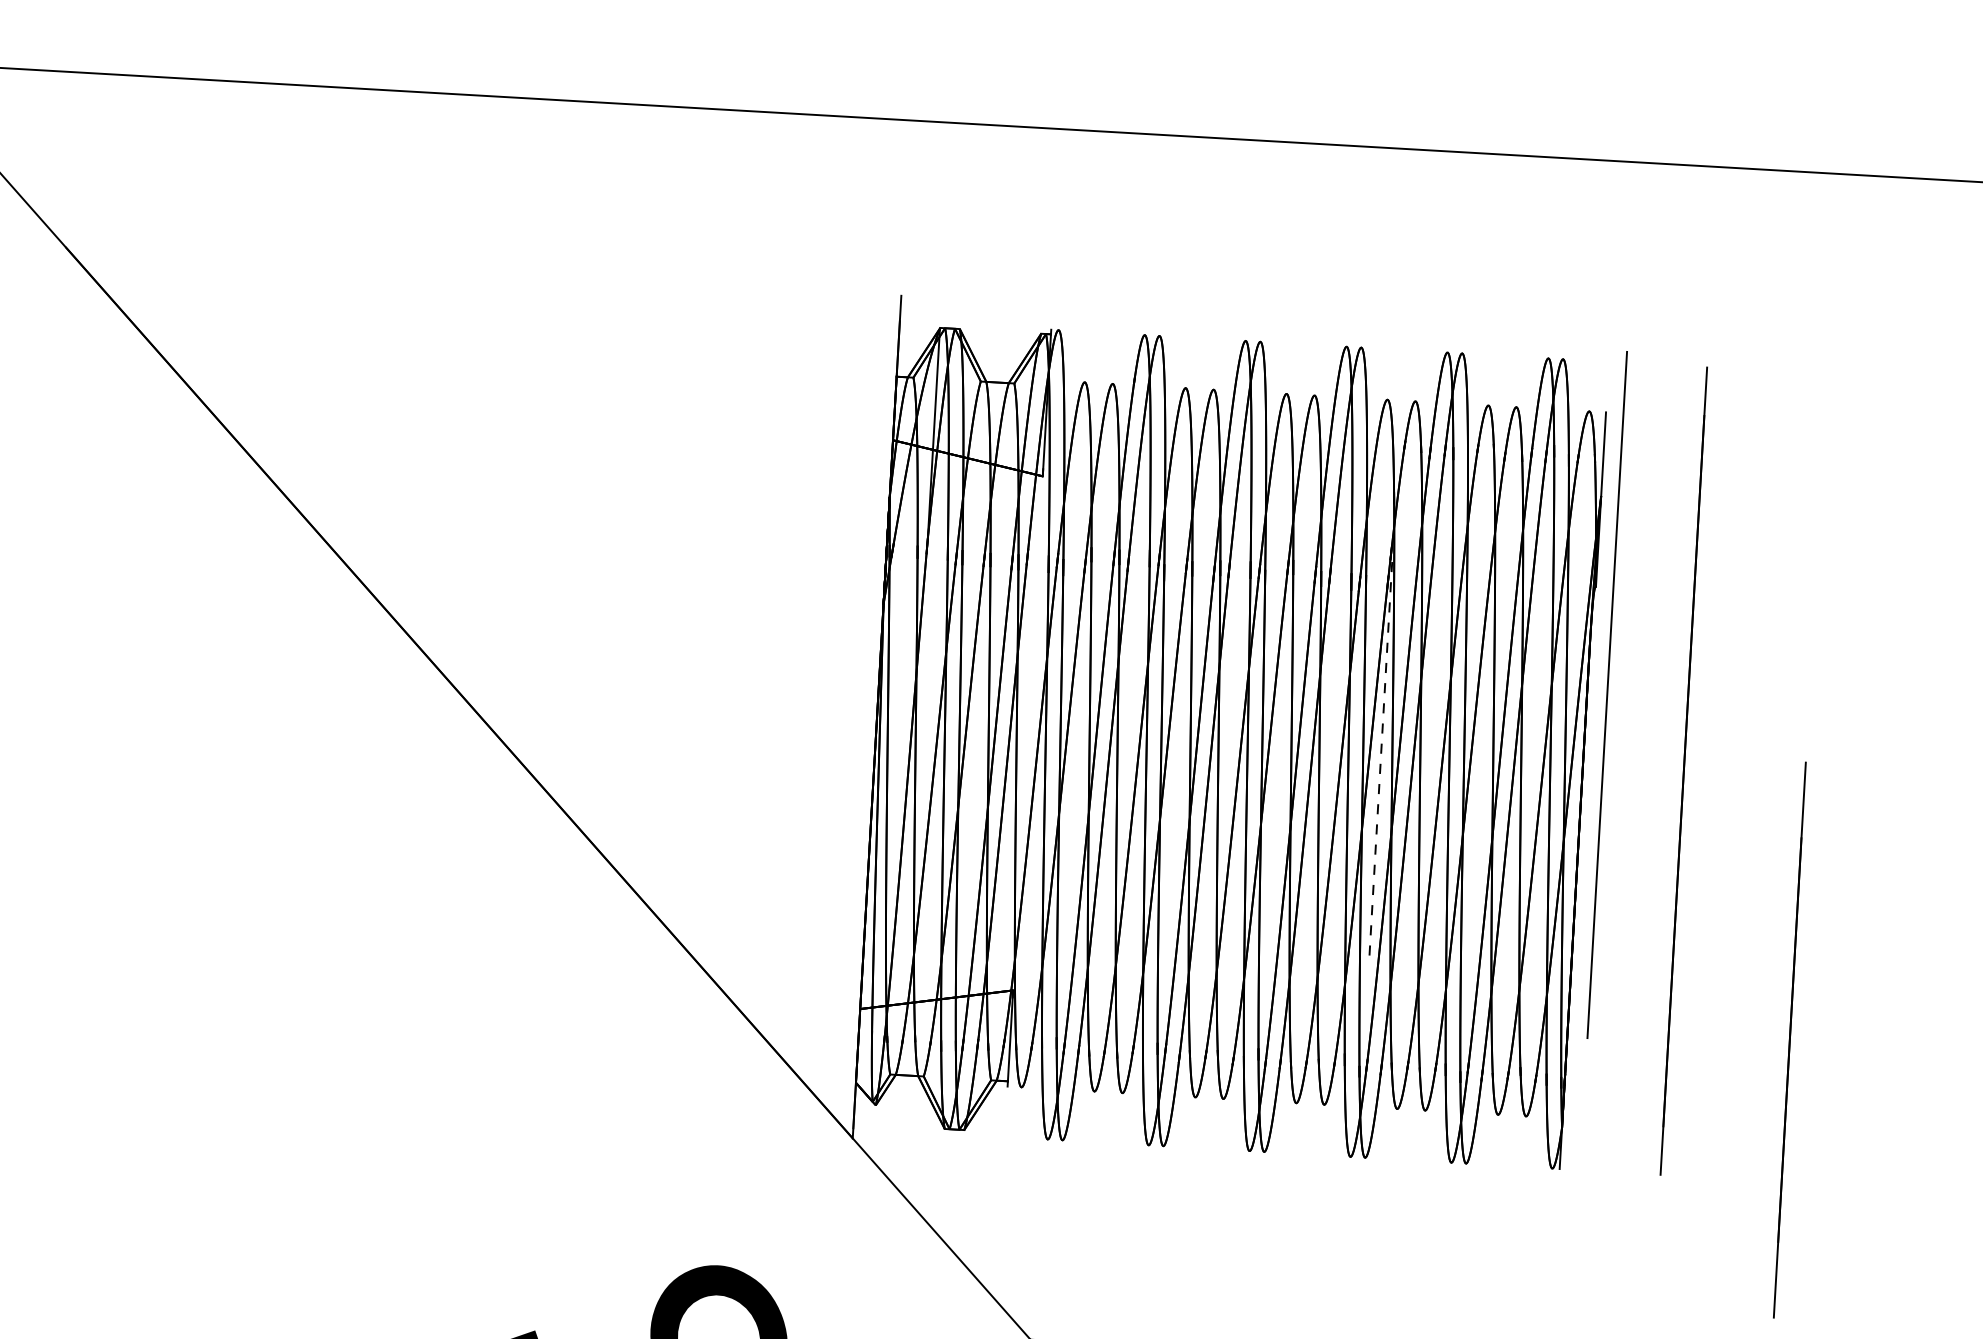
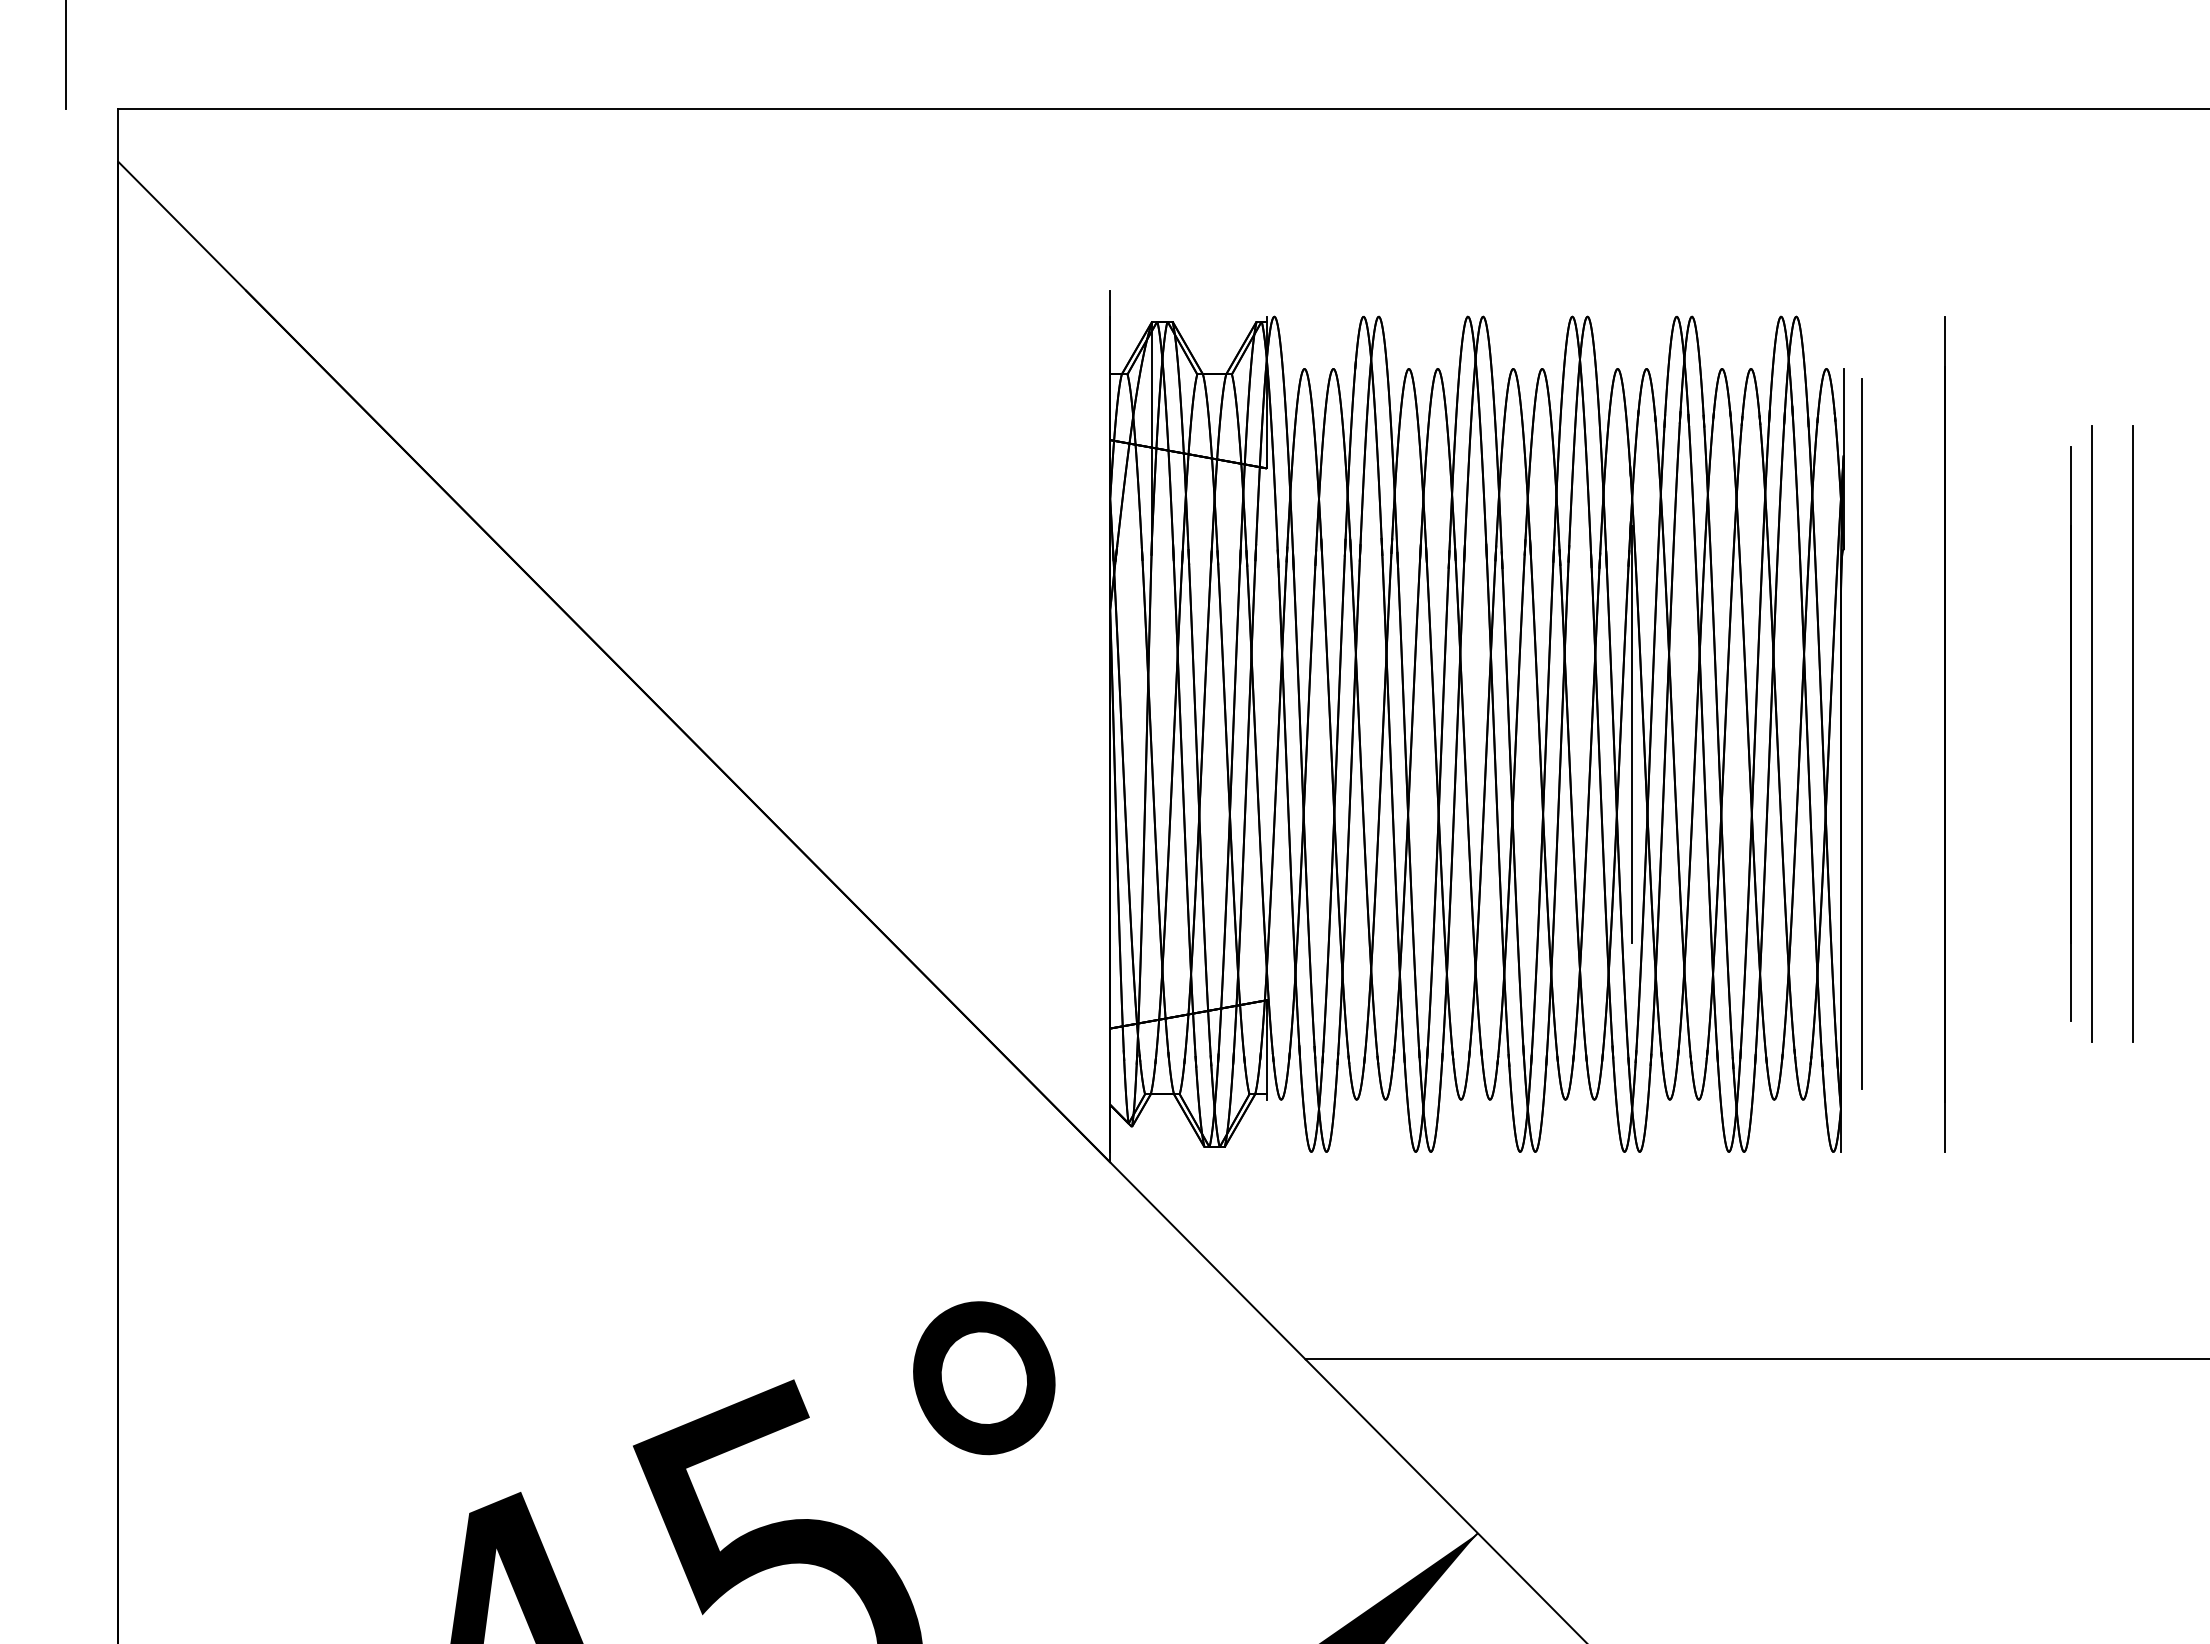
line: (1606, 694) -> (1861, 733), moved
line: (1381, 753) -> (1632, 734), dashed -> solid
line: (1825, 779) -> (2091, 734), added
line: (1865, 781) -> (2133, 734), added
line: (1789, 1039) -> (2070, 733), moved

